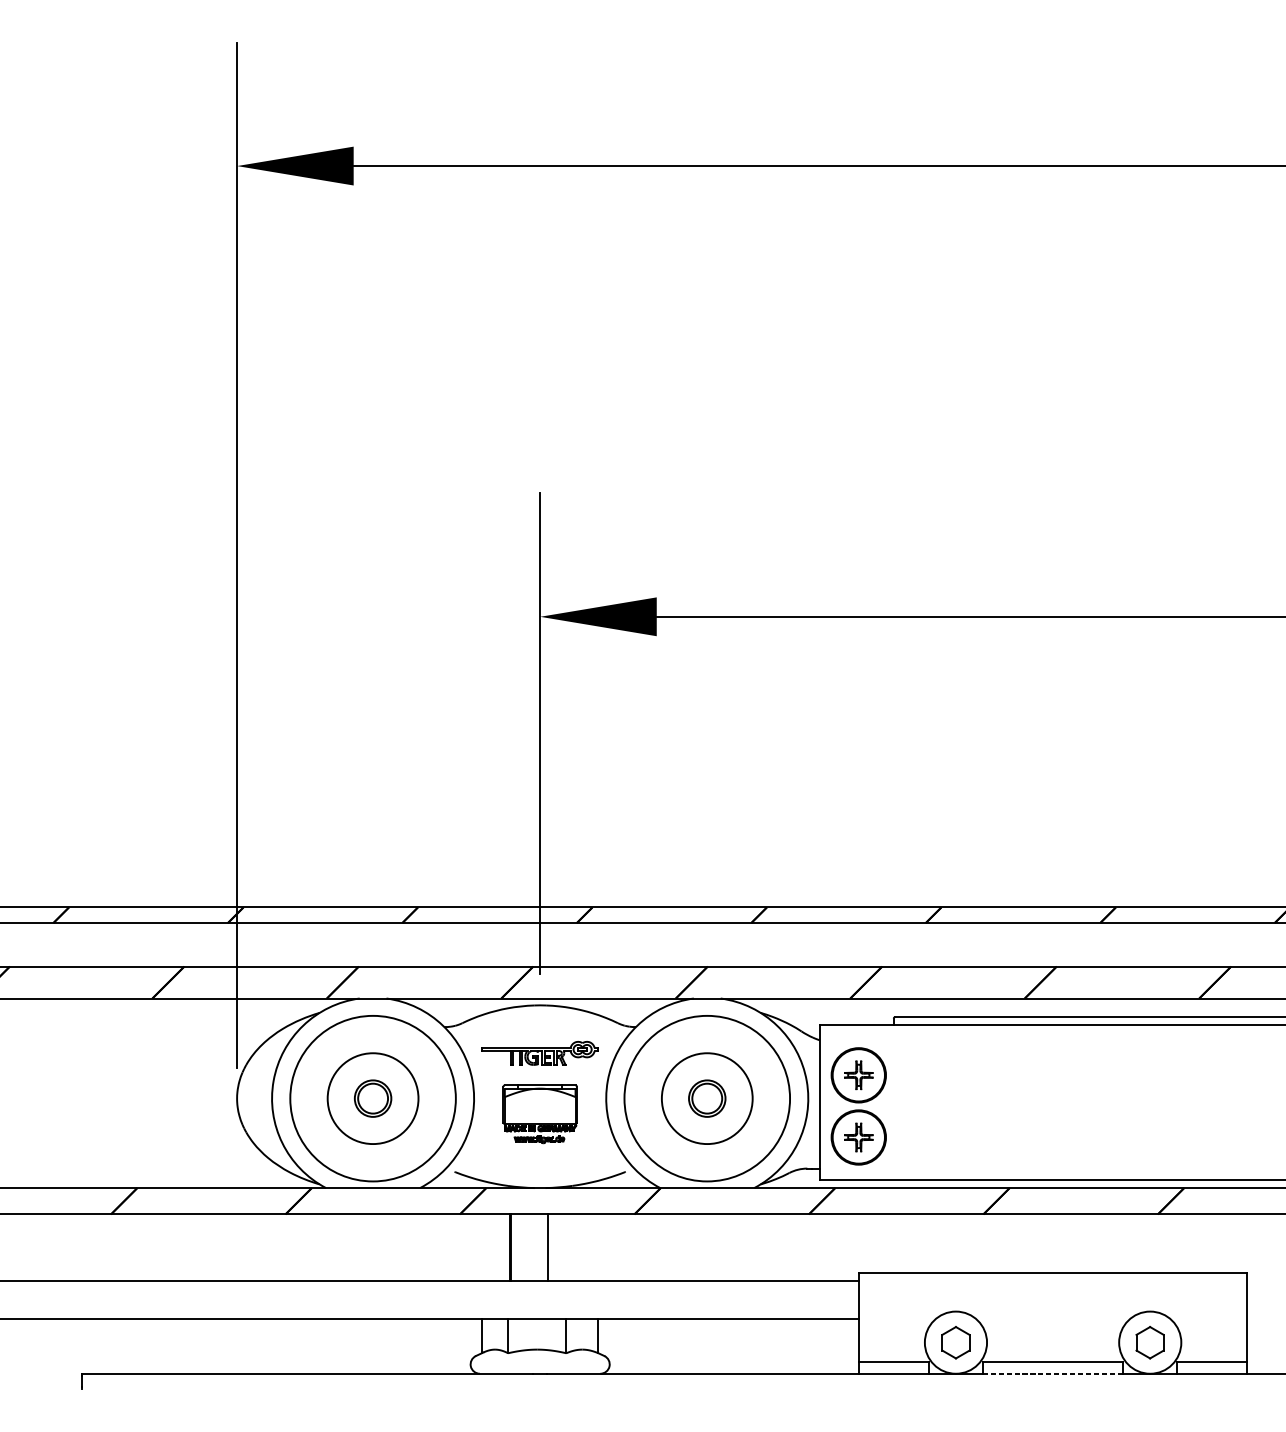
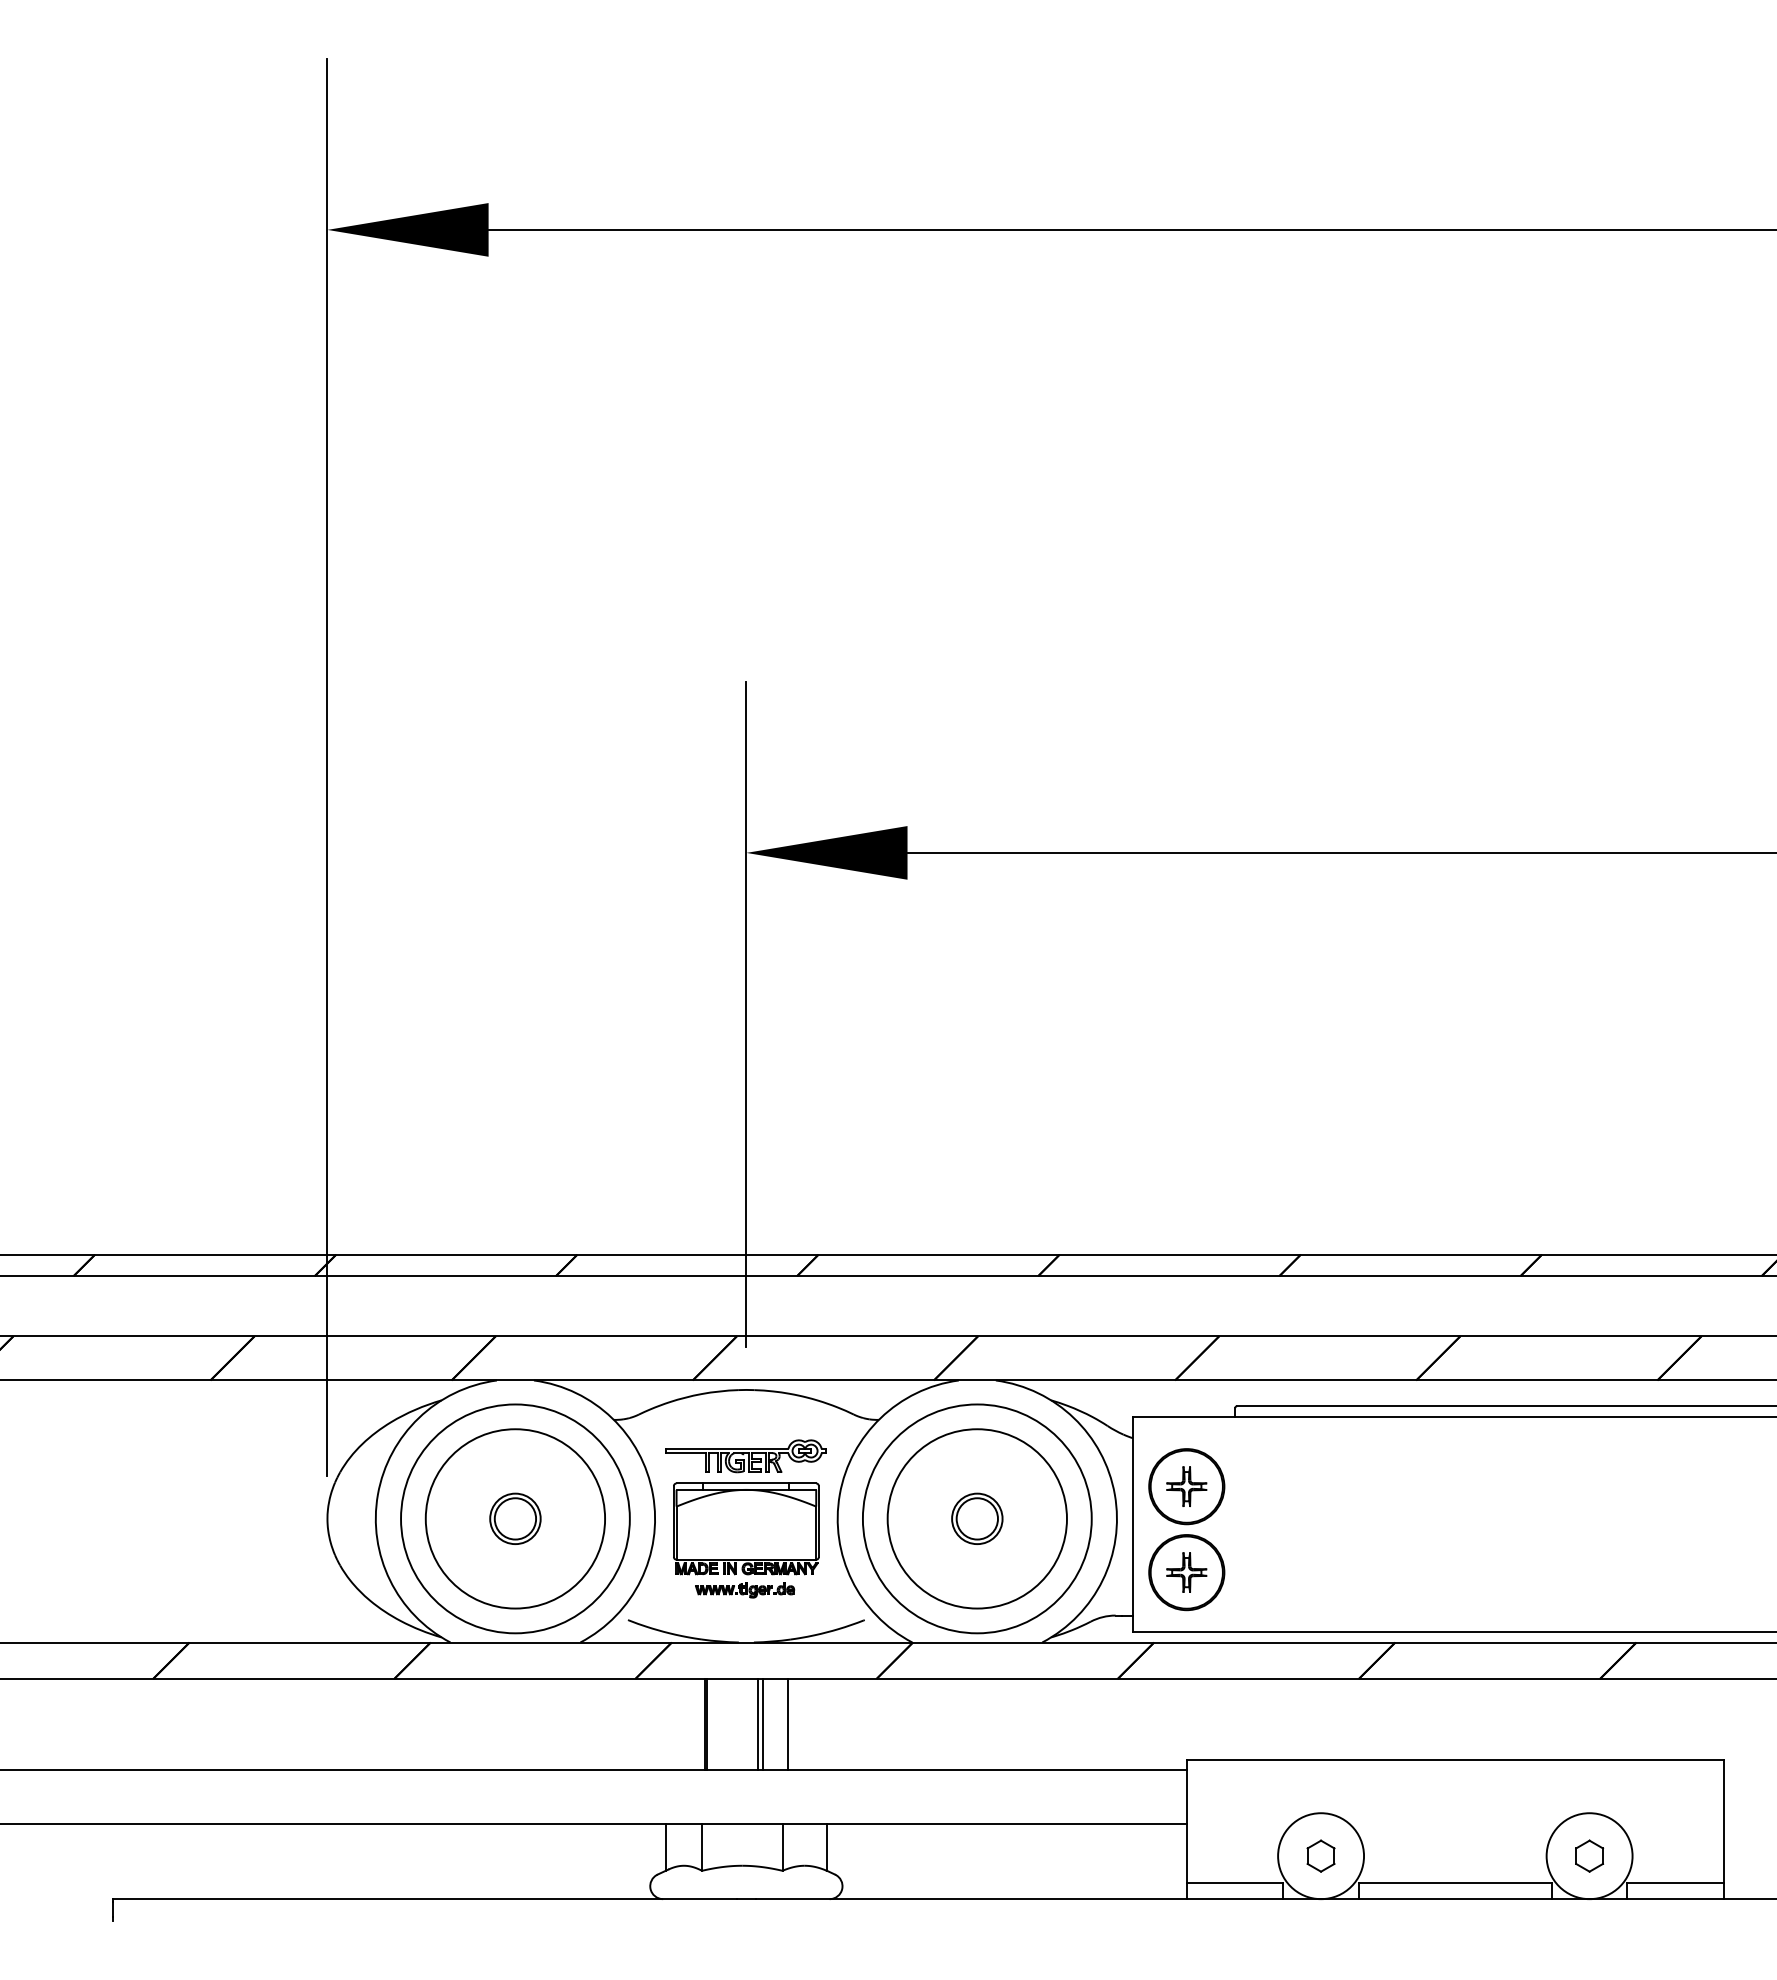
circle: (373, 1098) -> (515, 1518), size x1.43
circle: (706, 1098) -> (976, 1518), size x1.43
part: (540, 1114) -> (746, 1540), size x1.43
line: (551, 1247) -> (762, 1724), added
line: (569, 1247) -> (787, 1724), added
part: (955, 1342) -> (1320, 1855), size x0.71
part: (1150, 1342) -> (1589, 1855), size x0.71
line: (1053, 1374) -> (1455, 1899), dashed -> solid

